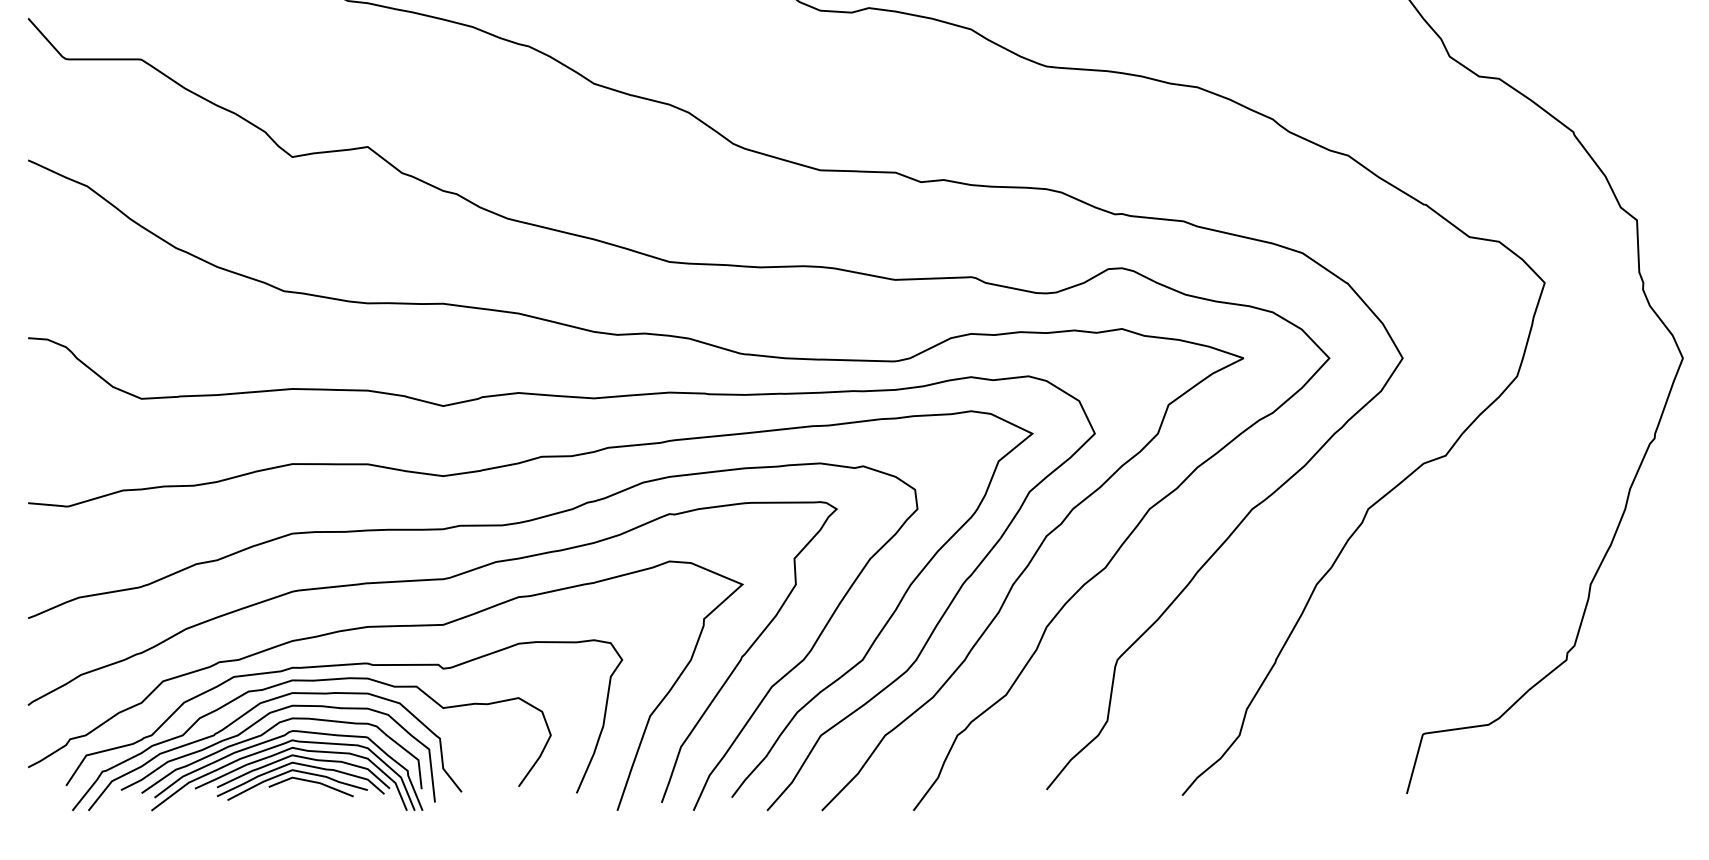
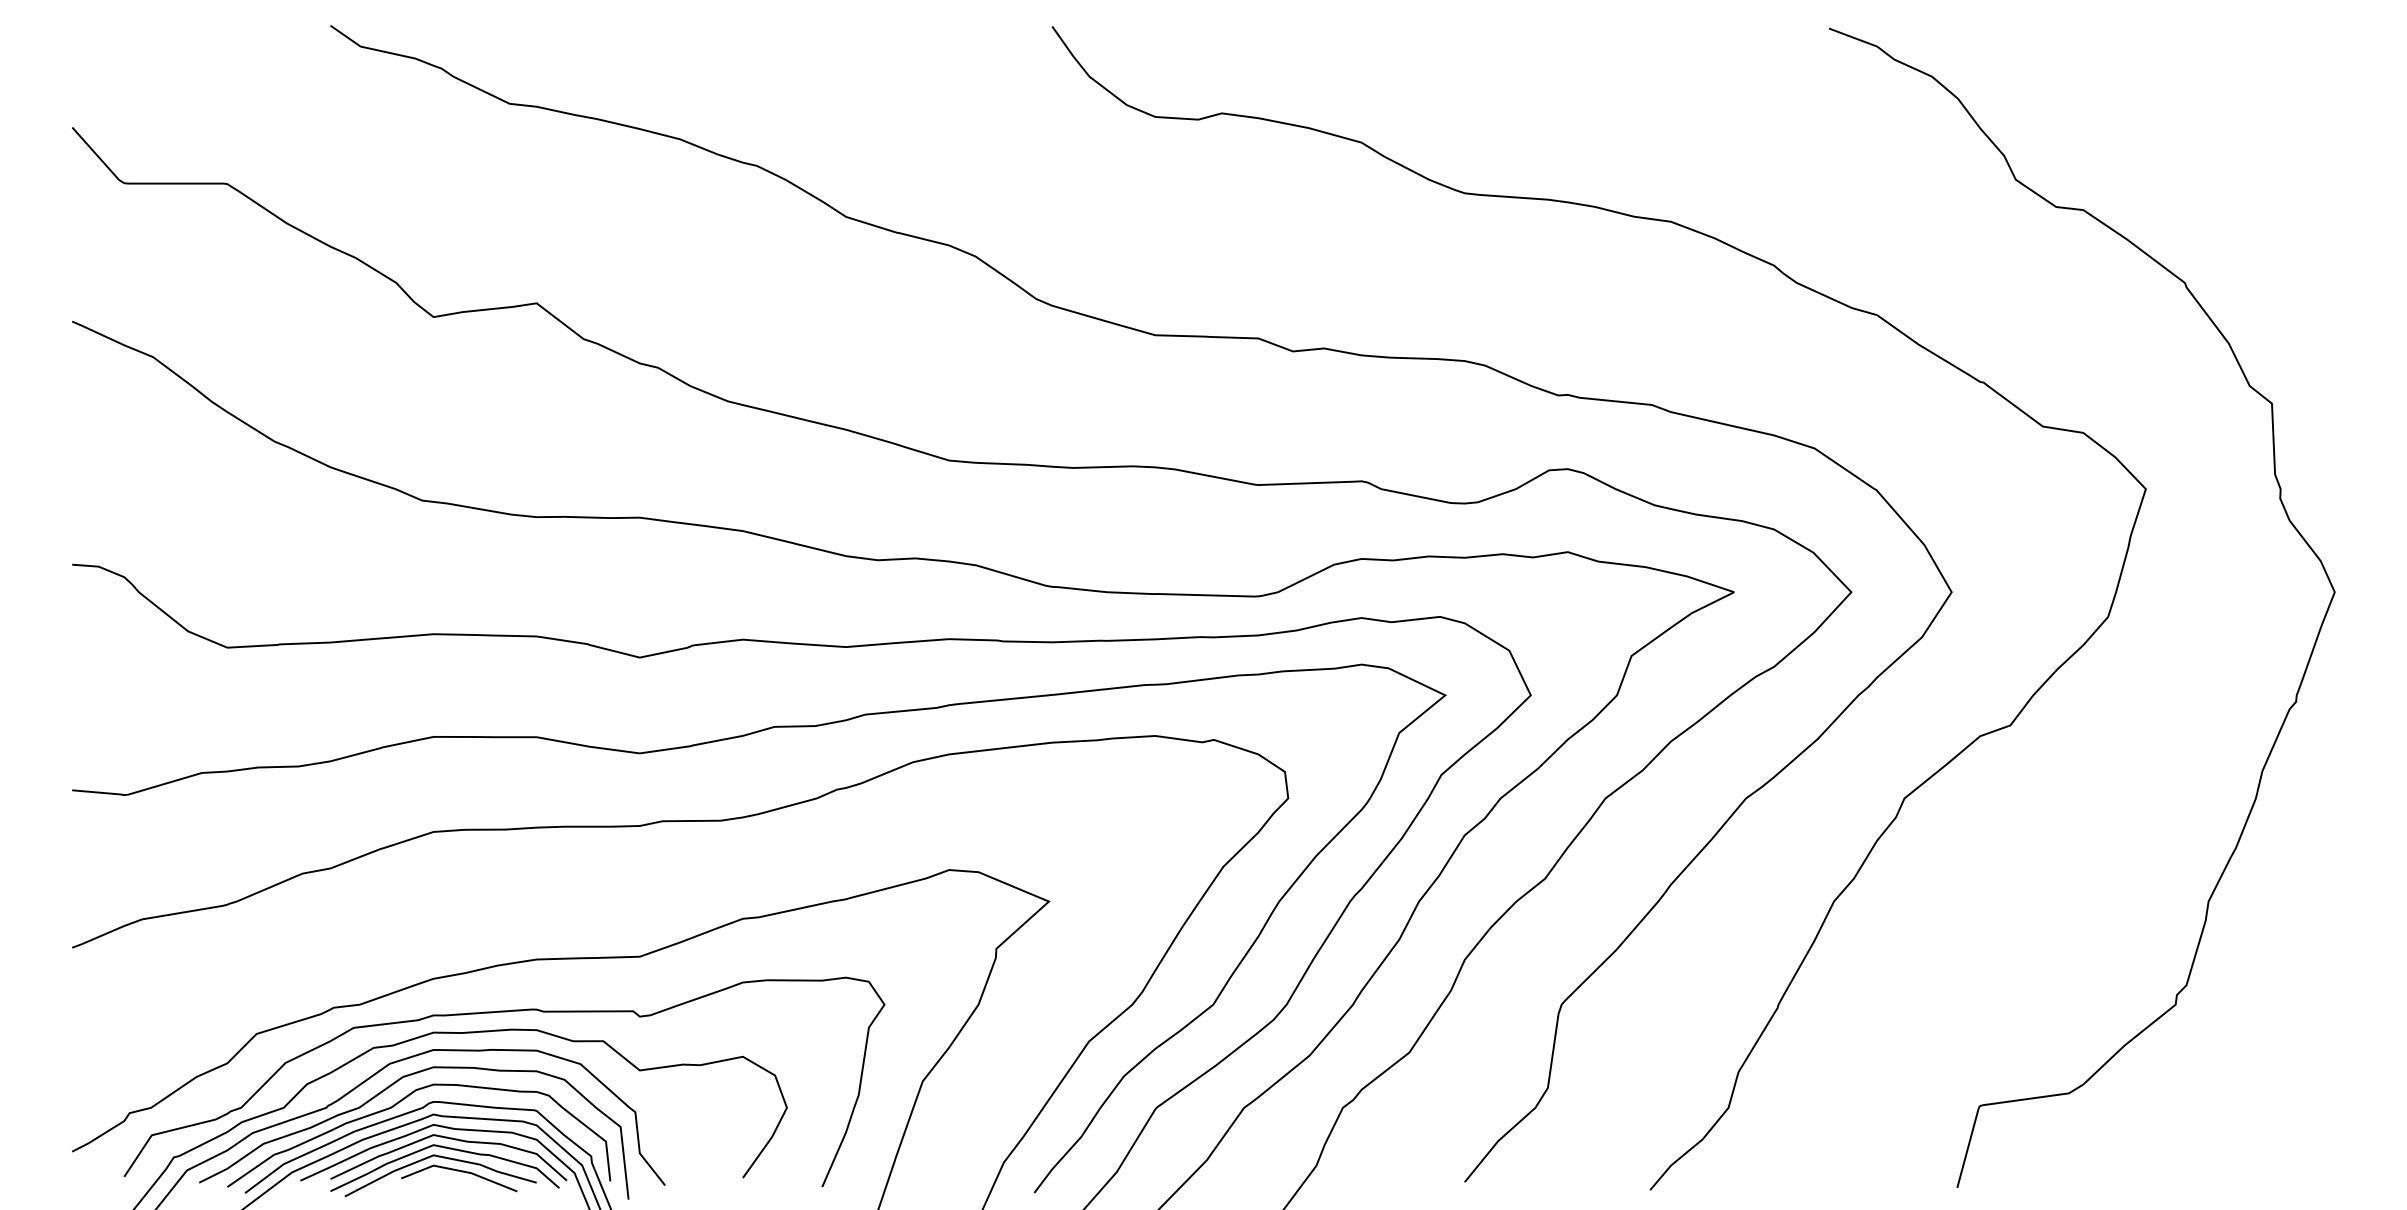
curve: (429, 580) -> (621, 896), removed

